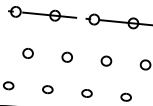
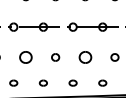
part: (27, 53) -> (25, 57), size x1.6
part: (105, 61) -> (84, 57), size x1.6

